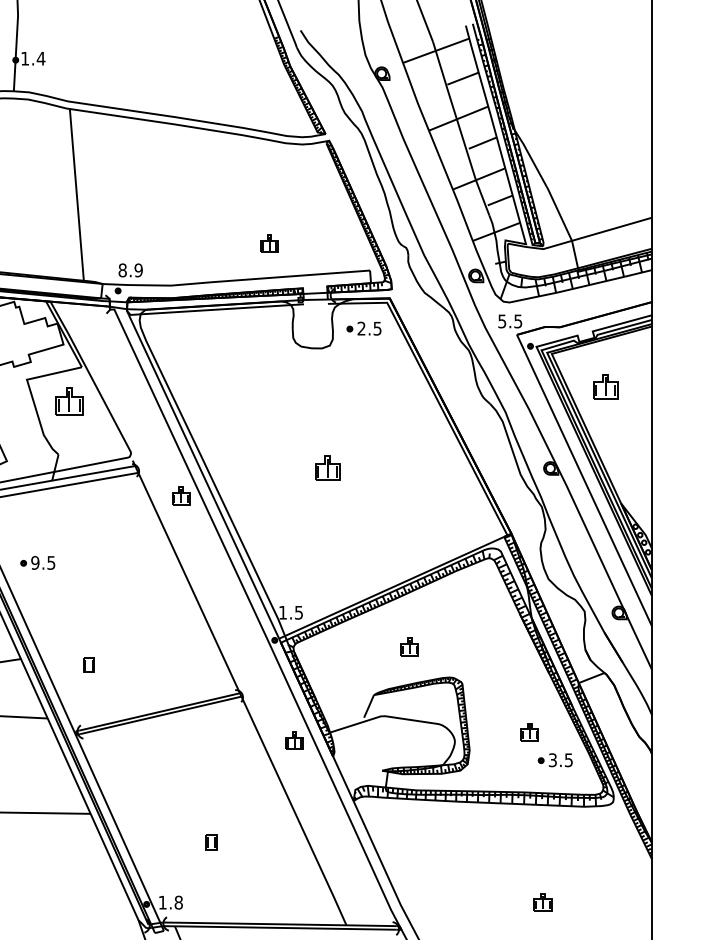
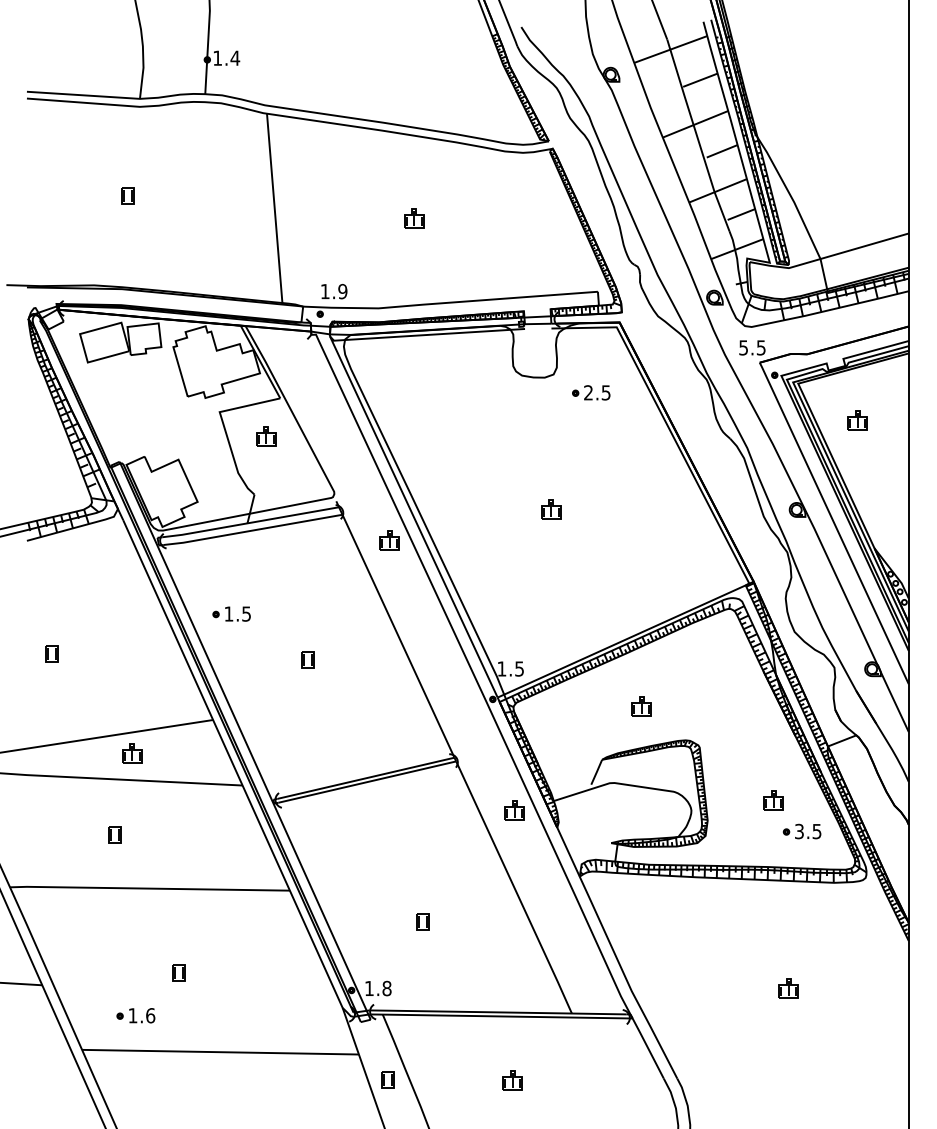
part: (269, 243) -> (414, 218), moved
text: (122, 270) -> (324, 291), 8.9 -> 1.9
part: (364, 328) -> (591, 392), moved
part: (605, 387) -> (857, 420), size x0.71
part: (69, 401) -> (266, 436), size x0.62
part: (327, 468) -> (551, 509), size x0.71
text: (34, 562) -> (228, 613), 9.5 -> 1.5
part: (88, 664) -> (307, 659), moved

